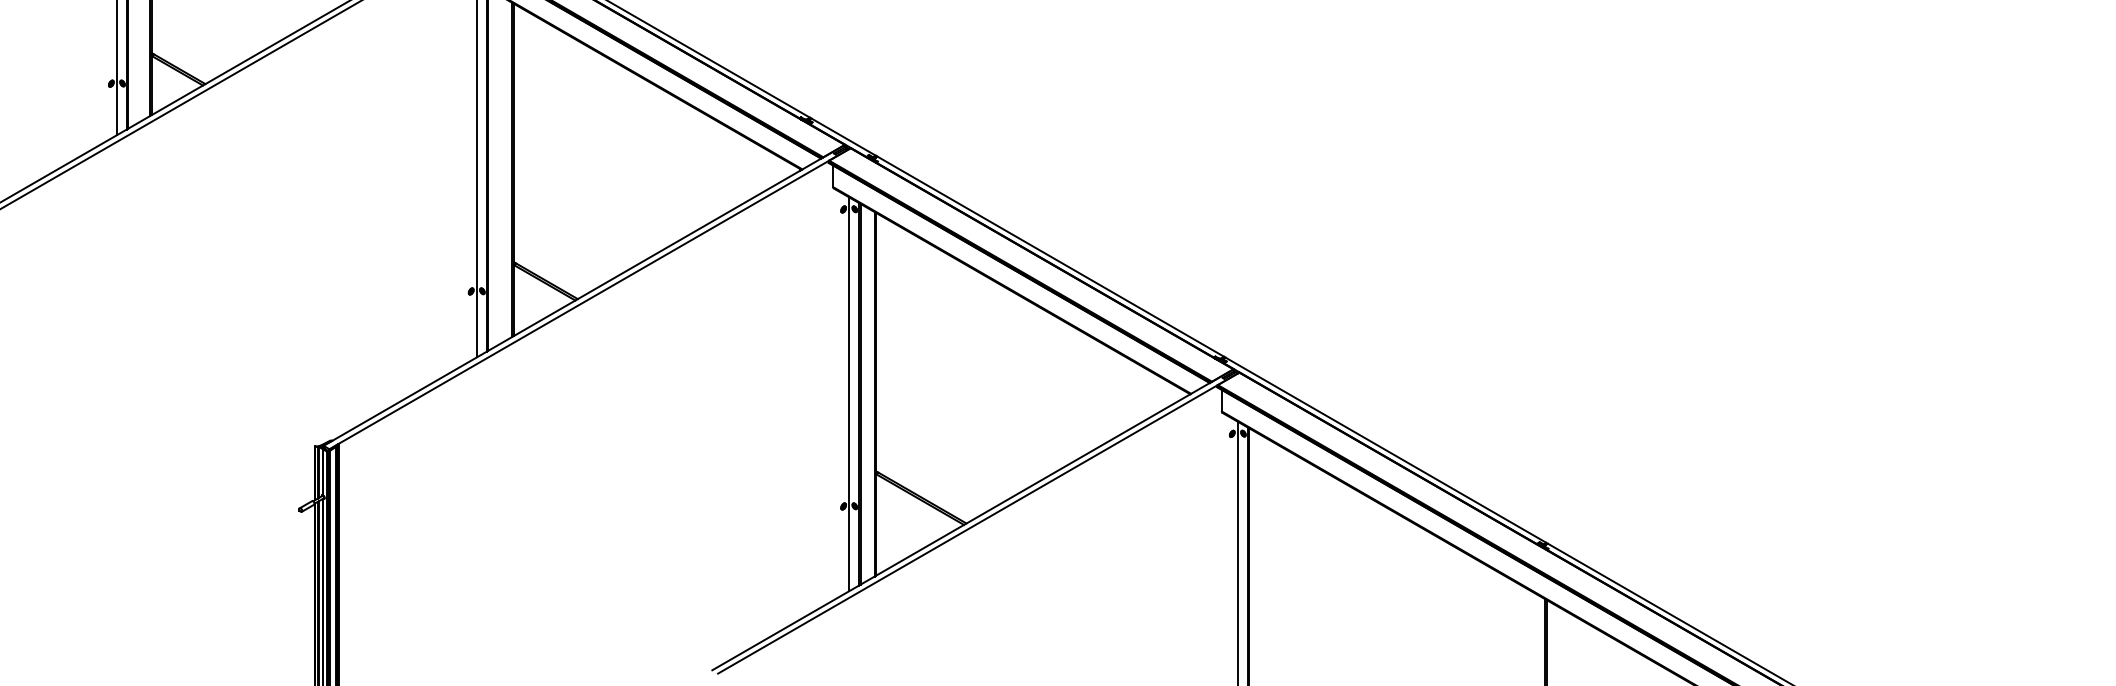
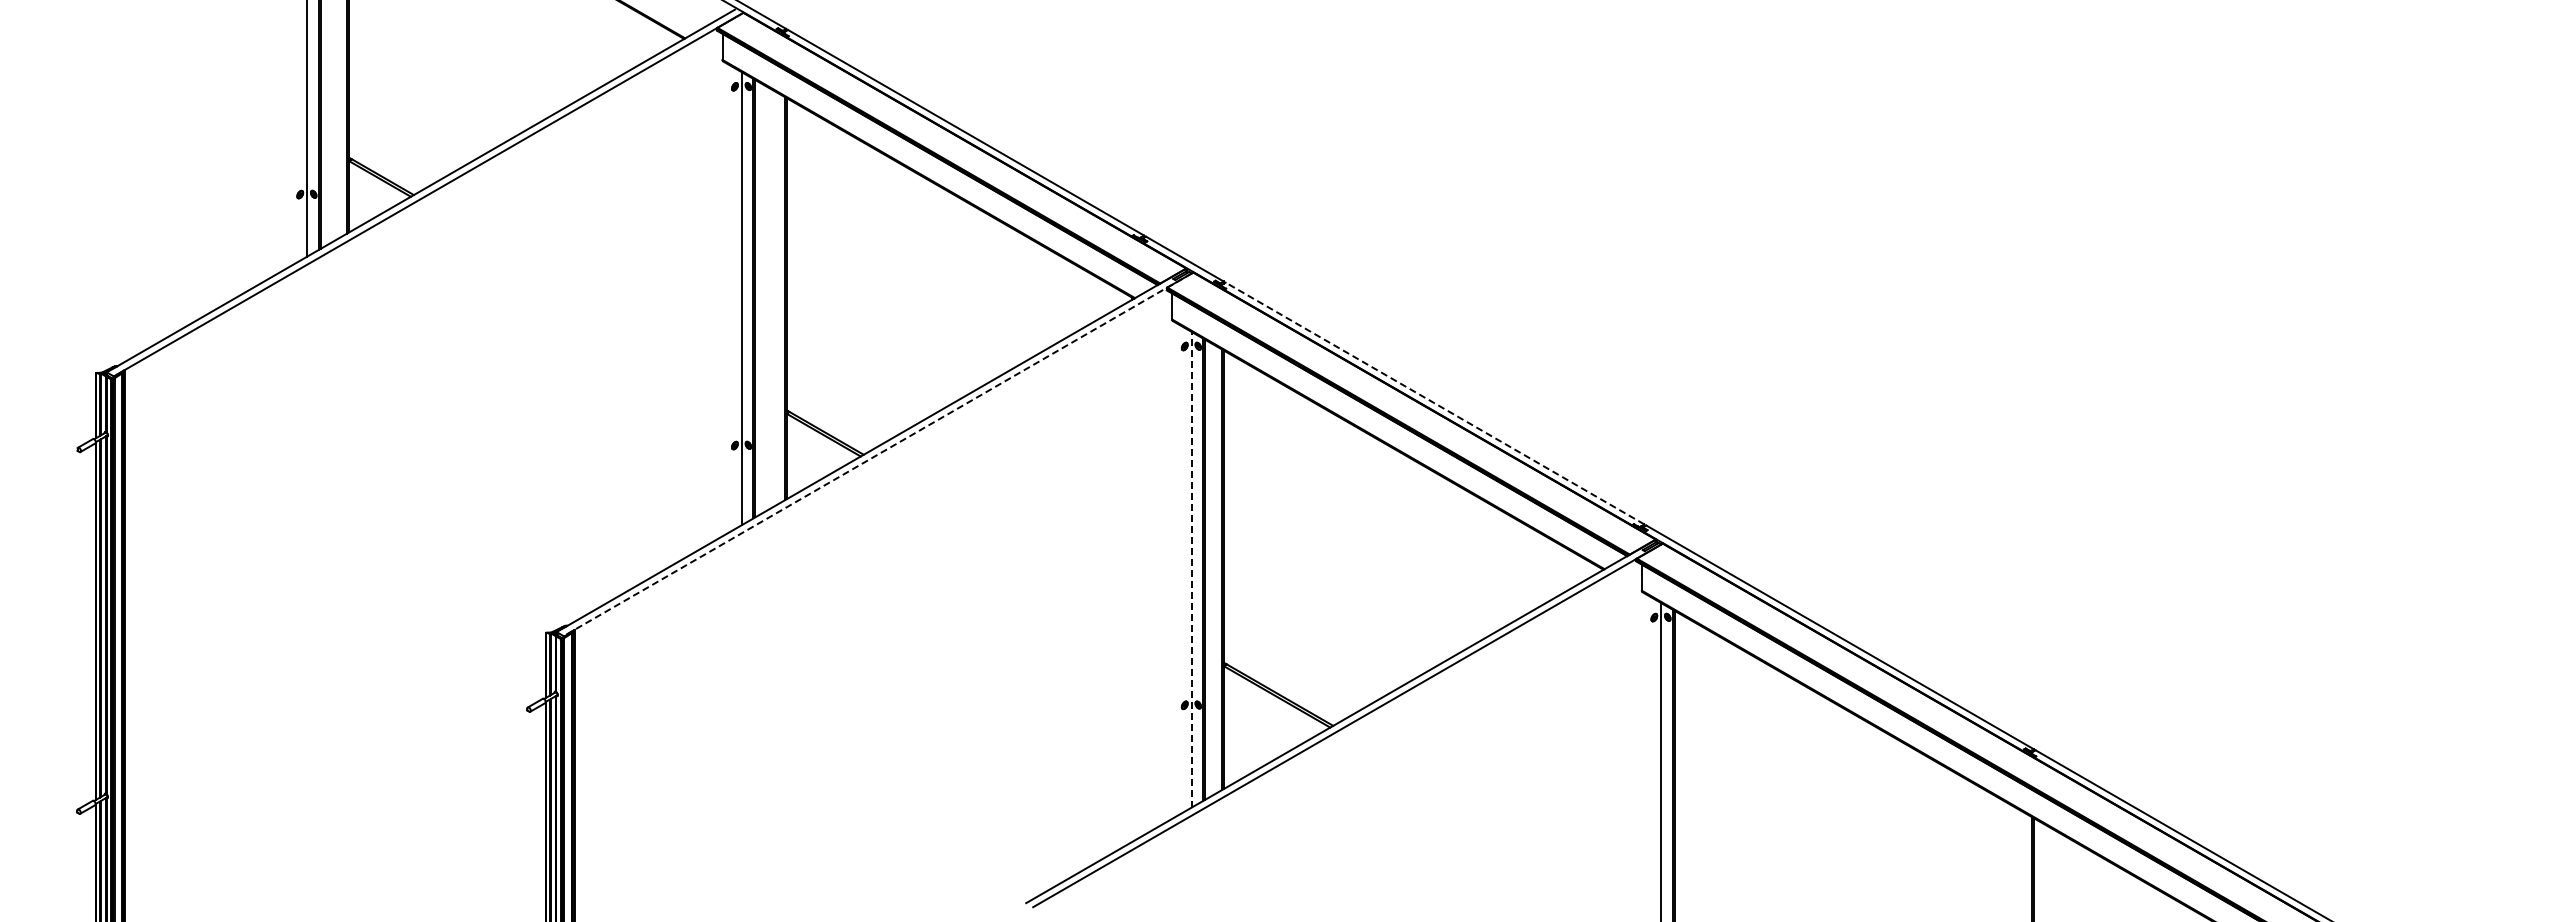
line: (1051, 256) -> (1435, 403), solid -> dashed
line: (589, 298) -> (877, 454), solid -> dashed
line: (849, 394) -> (1191, 569), solid -> dashed

